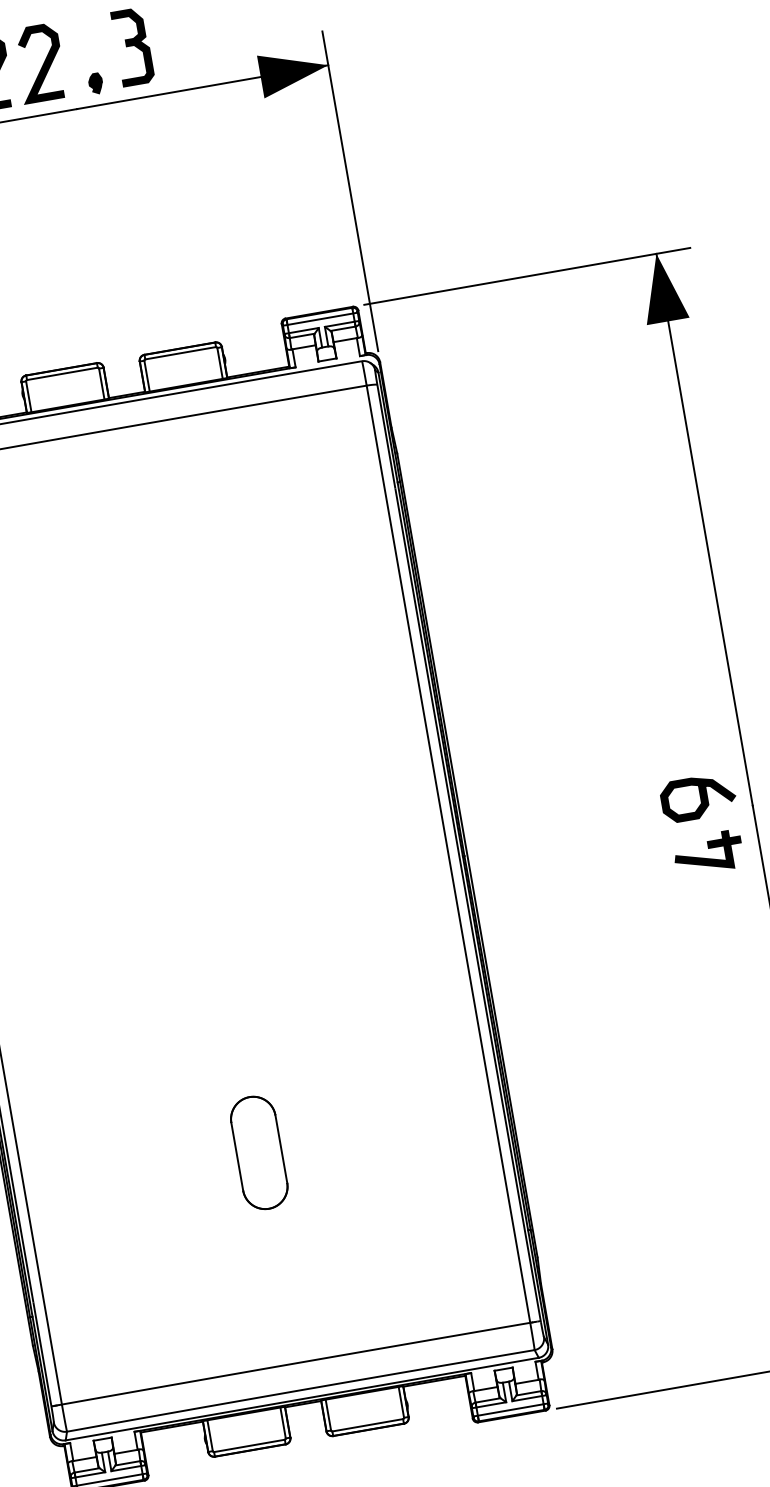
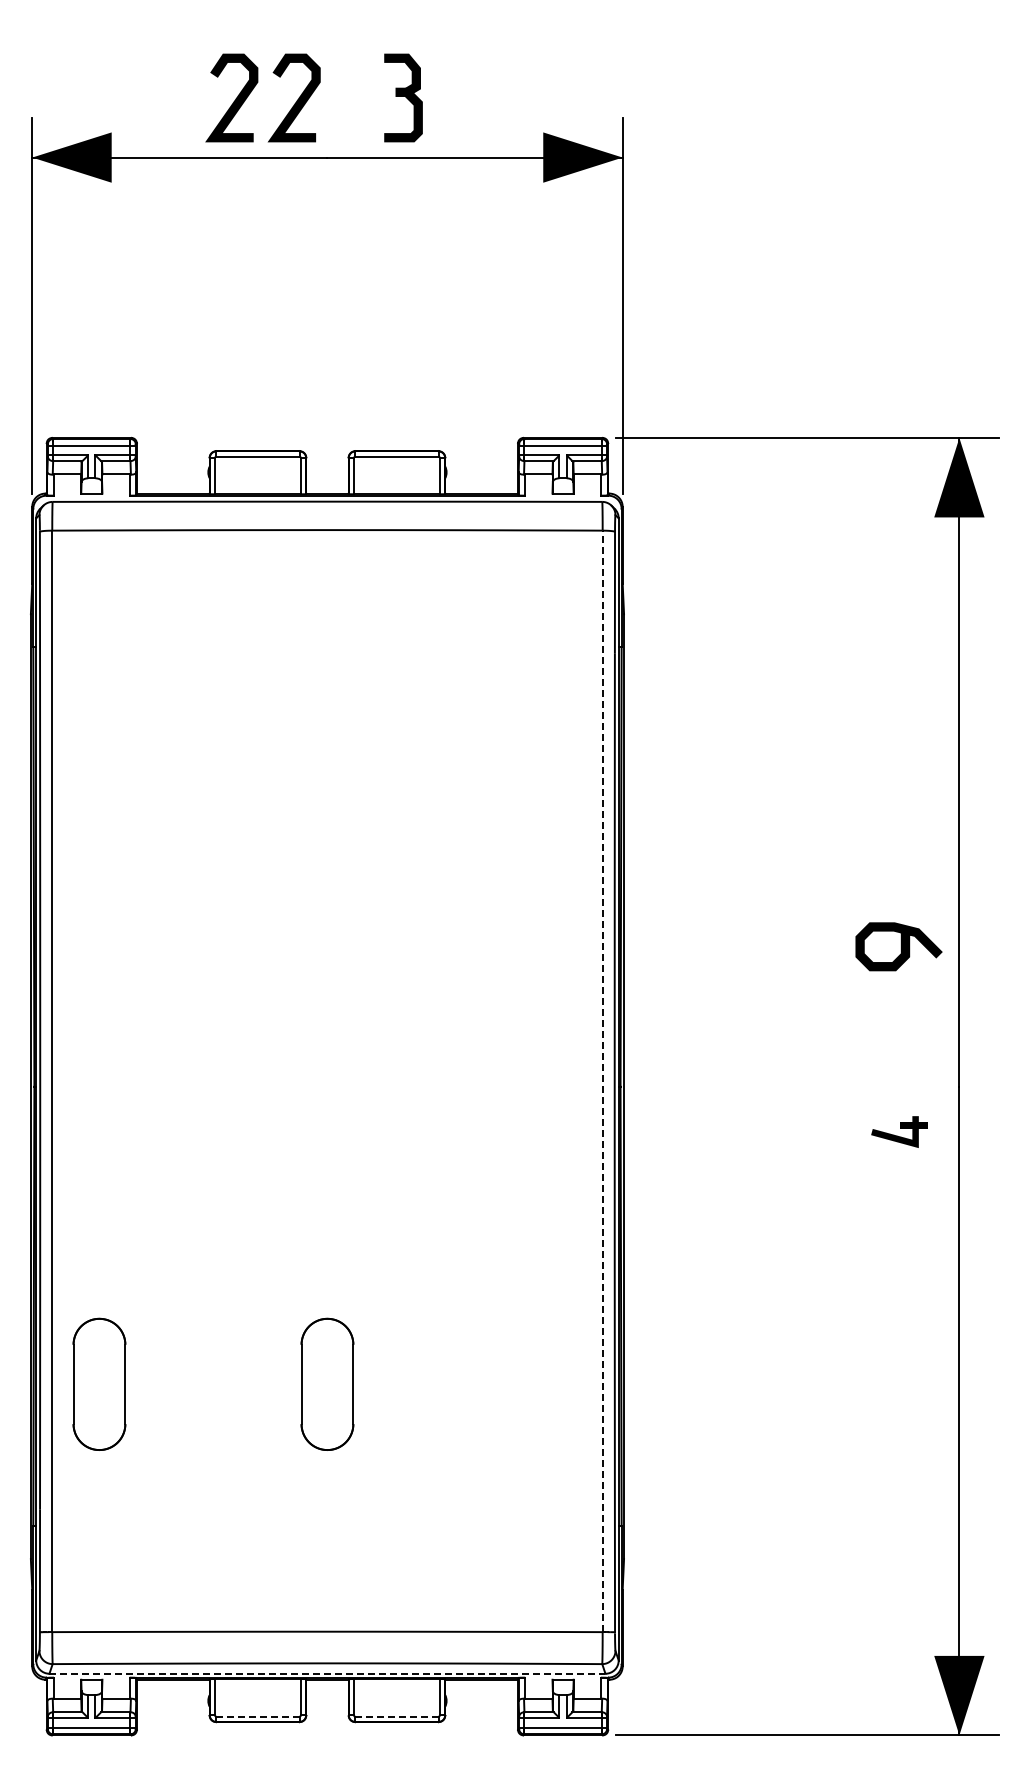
part: (95, 83) -> (353, 132), removed
curve: (699, 797) -> (900, 946), moved
part: (708, 852) -> (899, 1131), size x0.7
line: (448, 854) -> (602, 1081), solid -> dashed
part: (65, 1185) -> (99, 1383), added
line: (302, 1398) -> (327, 1673), solid -> dashed
line: (367, 1425) -> (396, 1716), solid -> dashed
line: (249, 1445) -> (257, 1716), solid -> dashed

